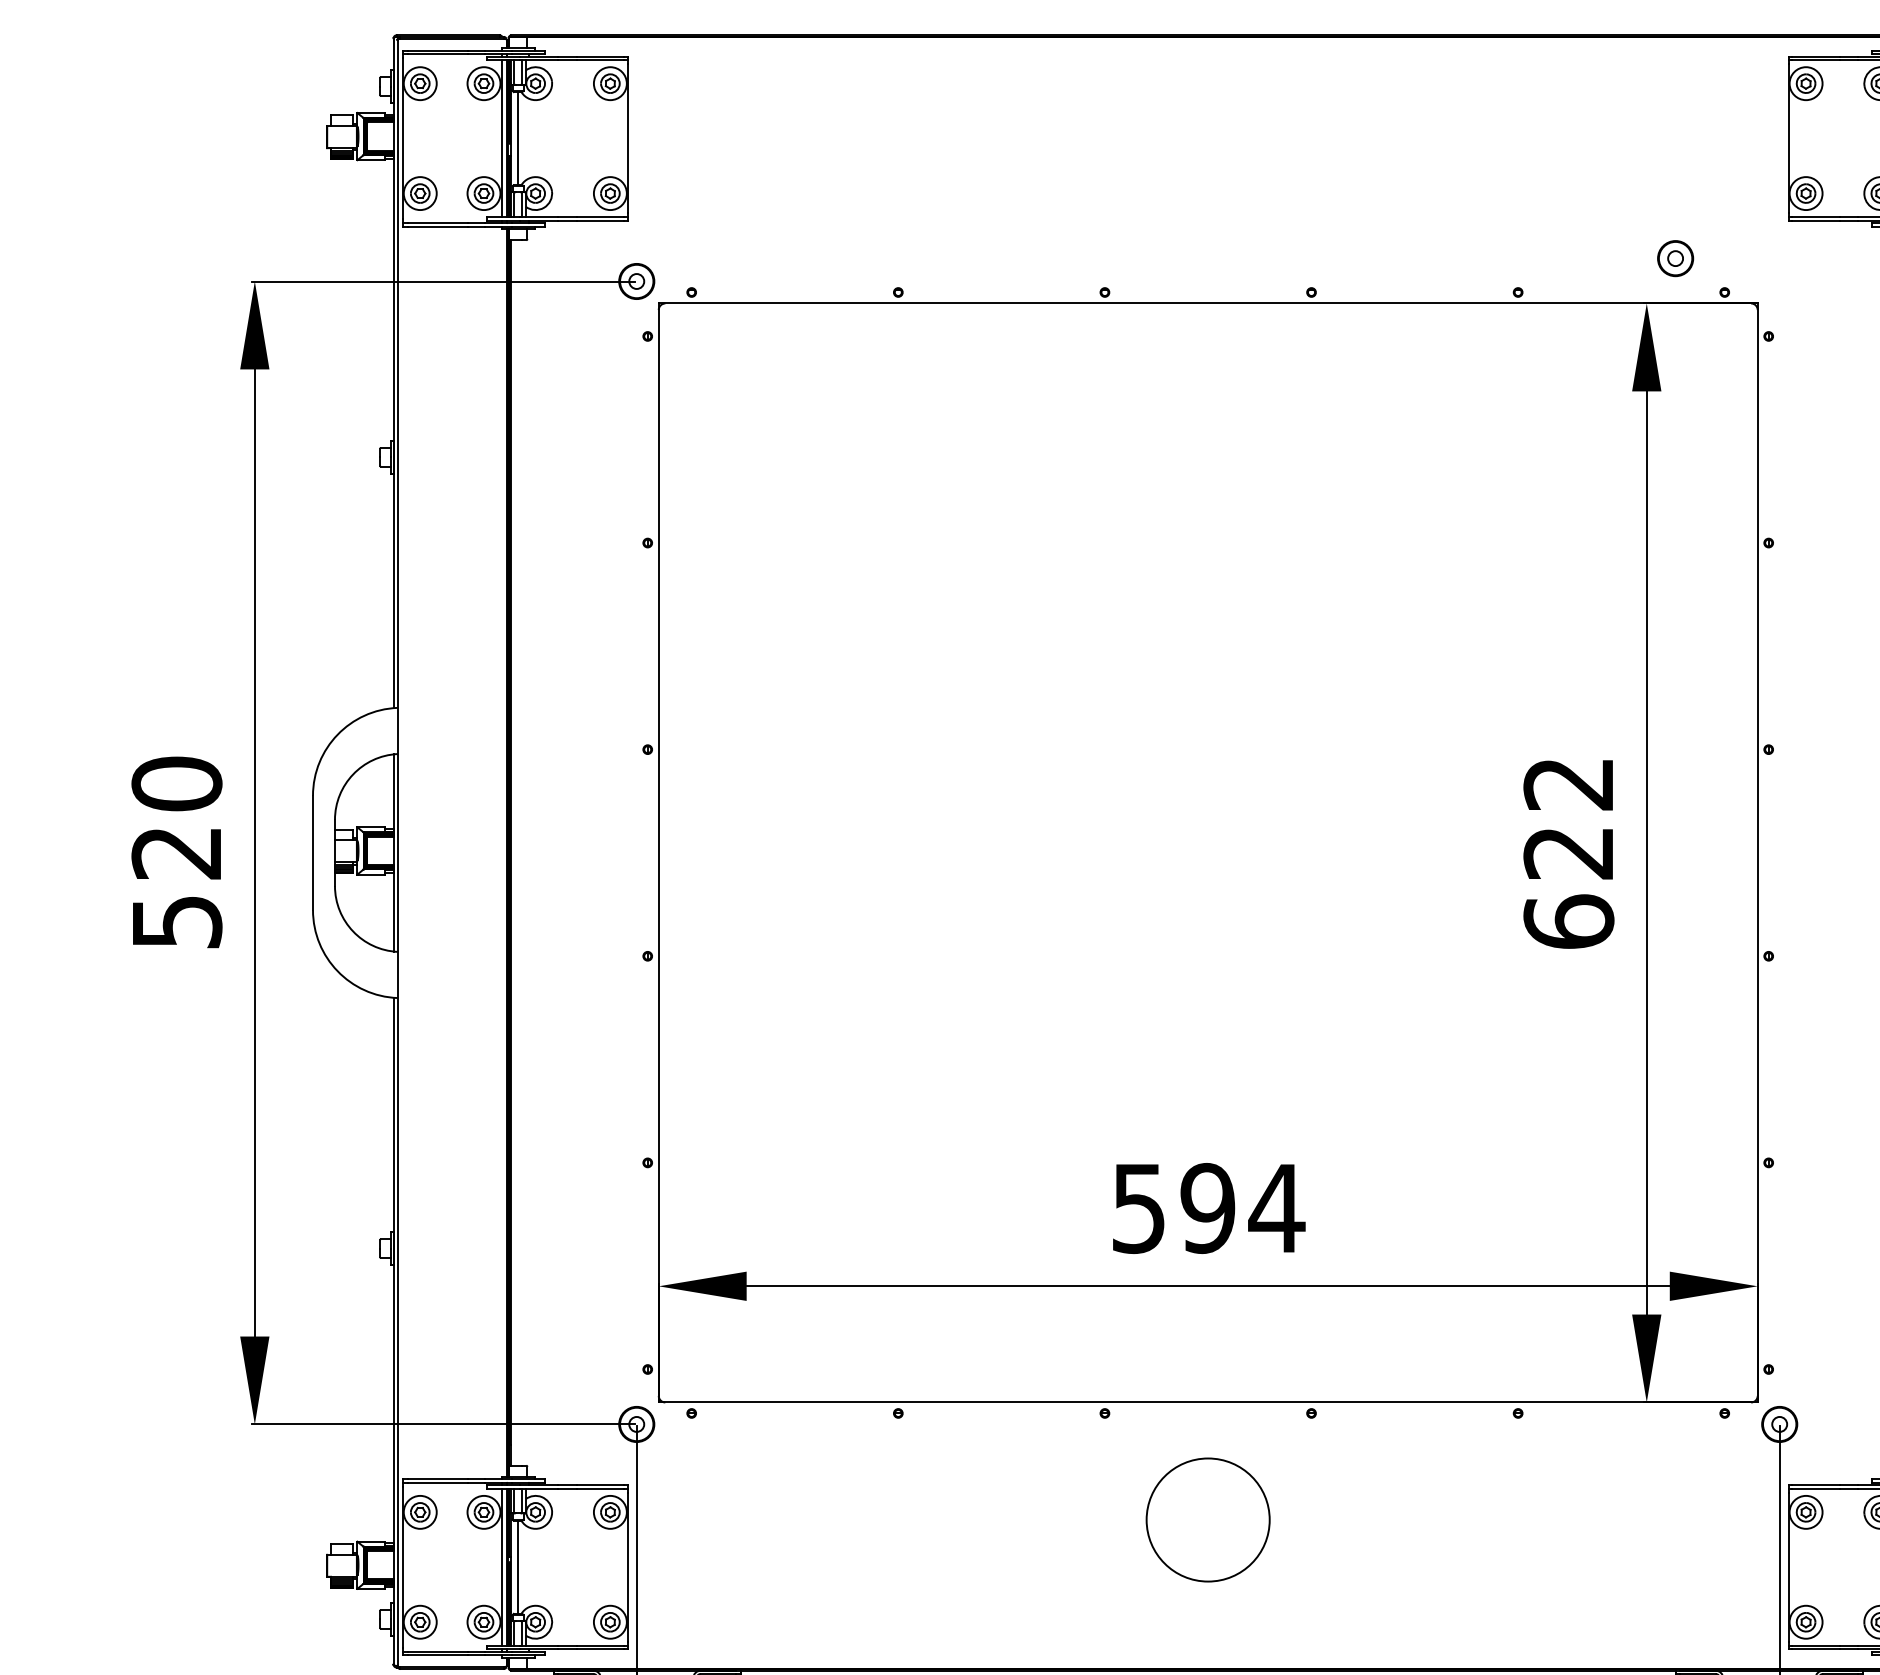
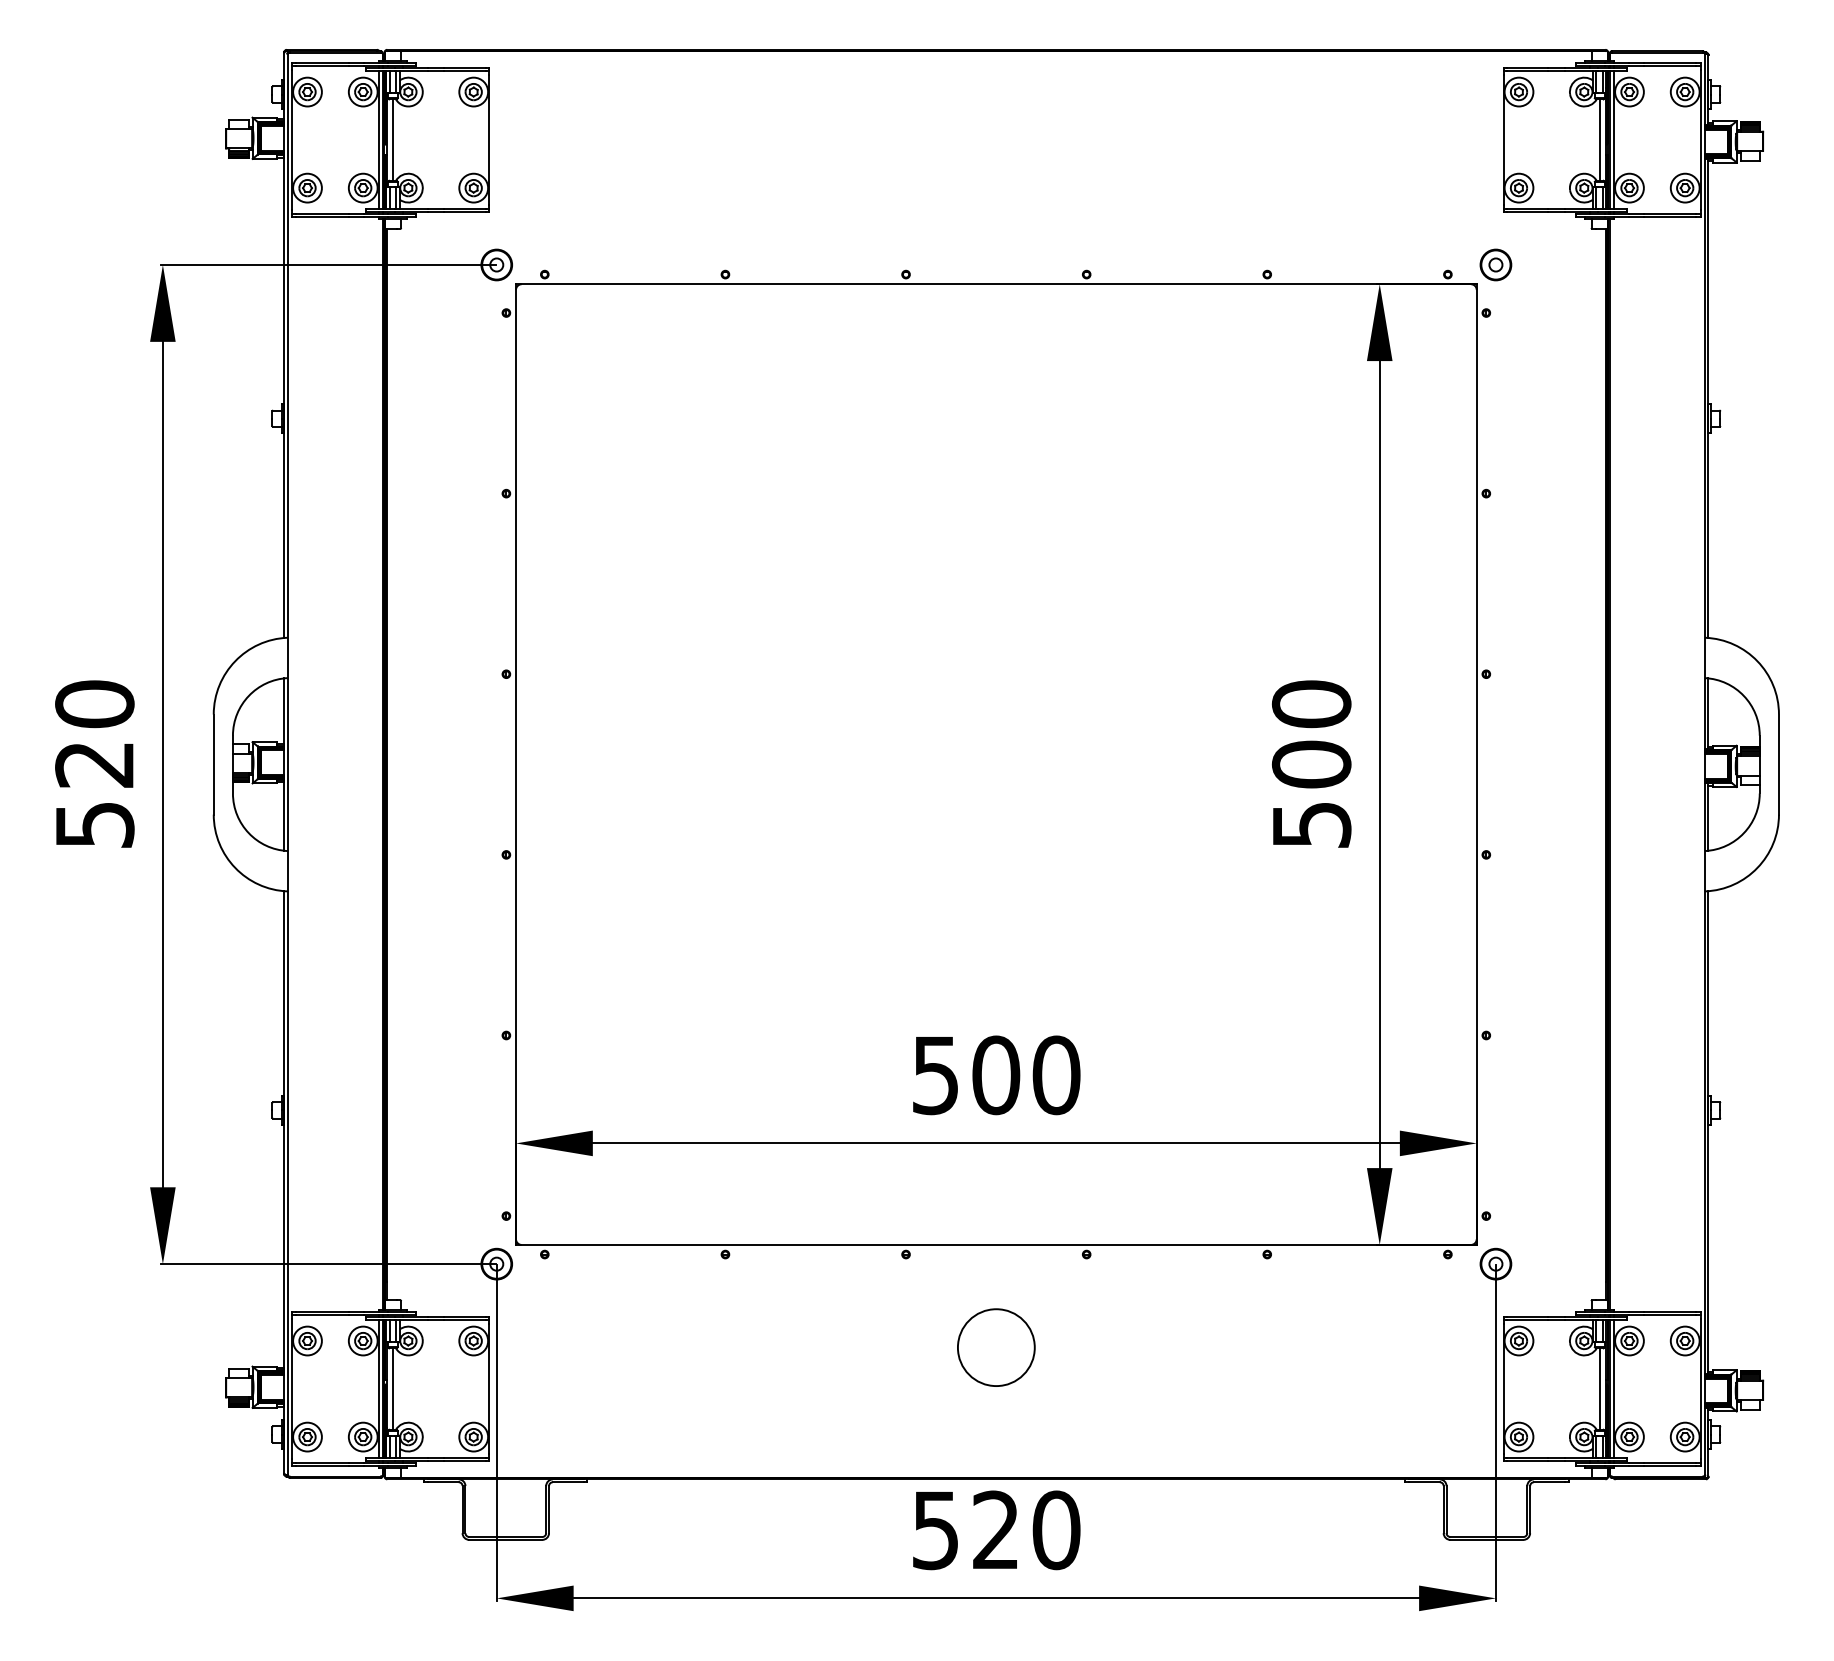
part: (1675, 258) -> (1495, 264), moved
text: (1568, 852) -> (1311, 764), 622 -> 500
text: (1242, 1208) -> (1026, 1075), 594 -> 500
circle: (1208, 1519) -> (996, 1347), size x0.71

